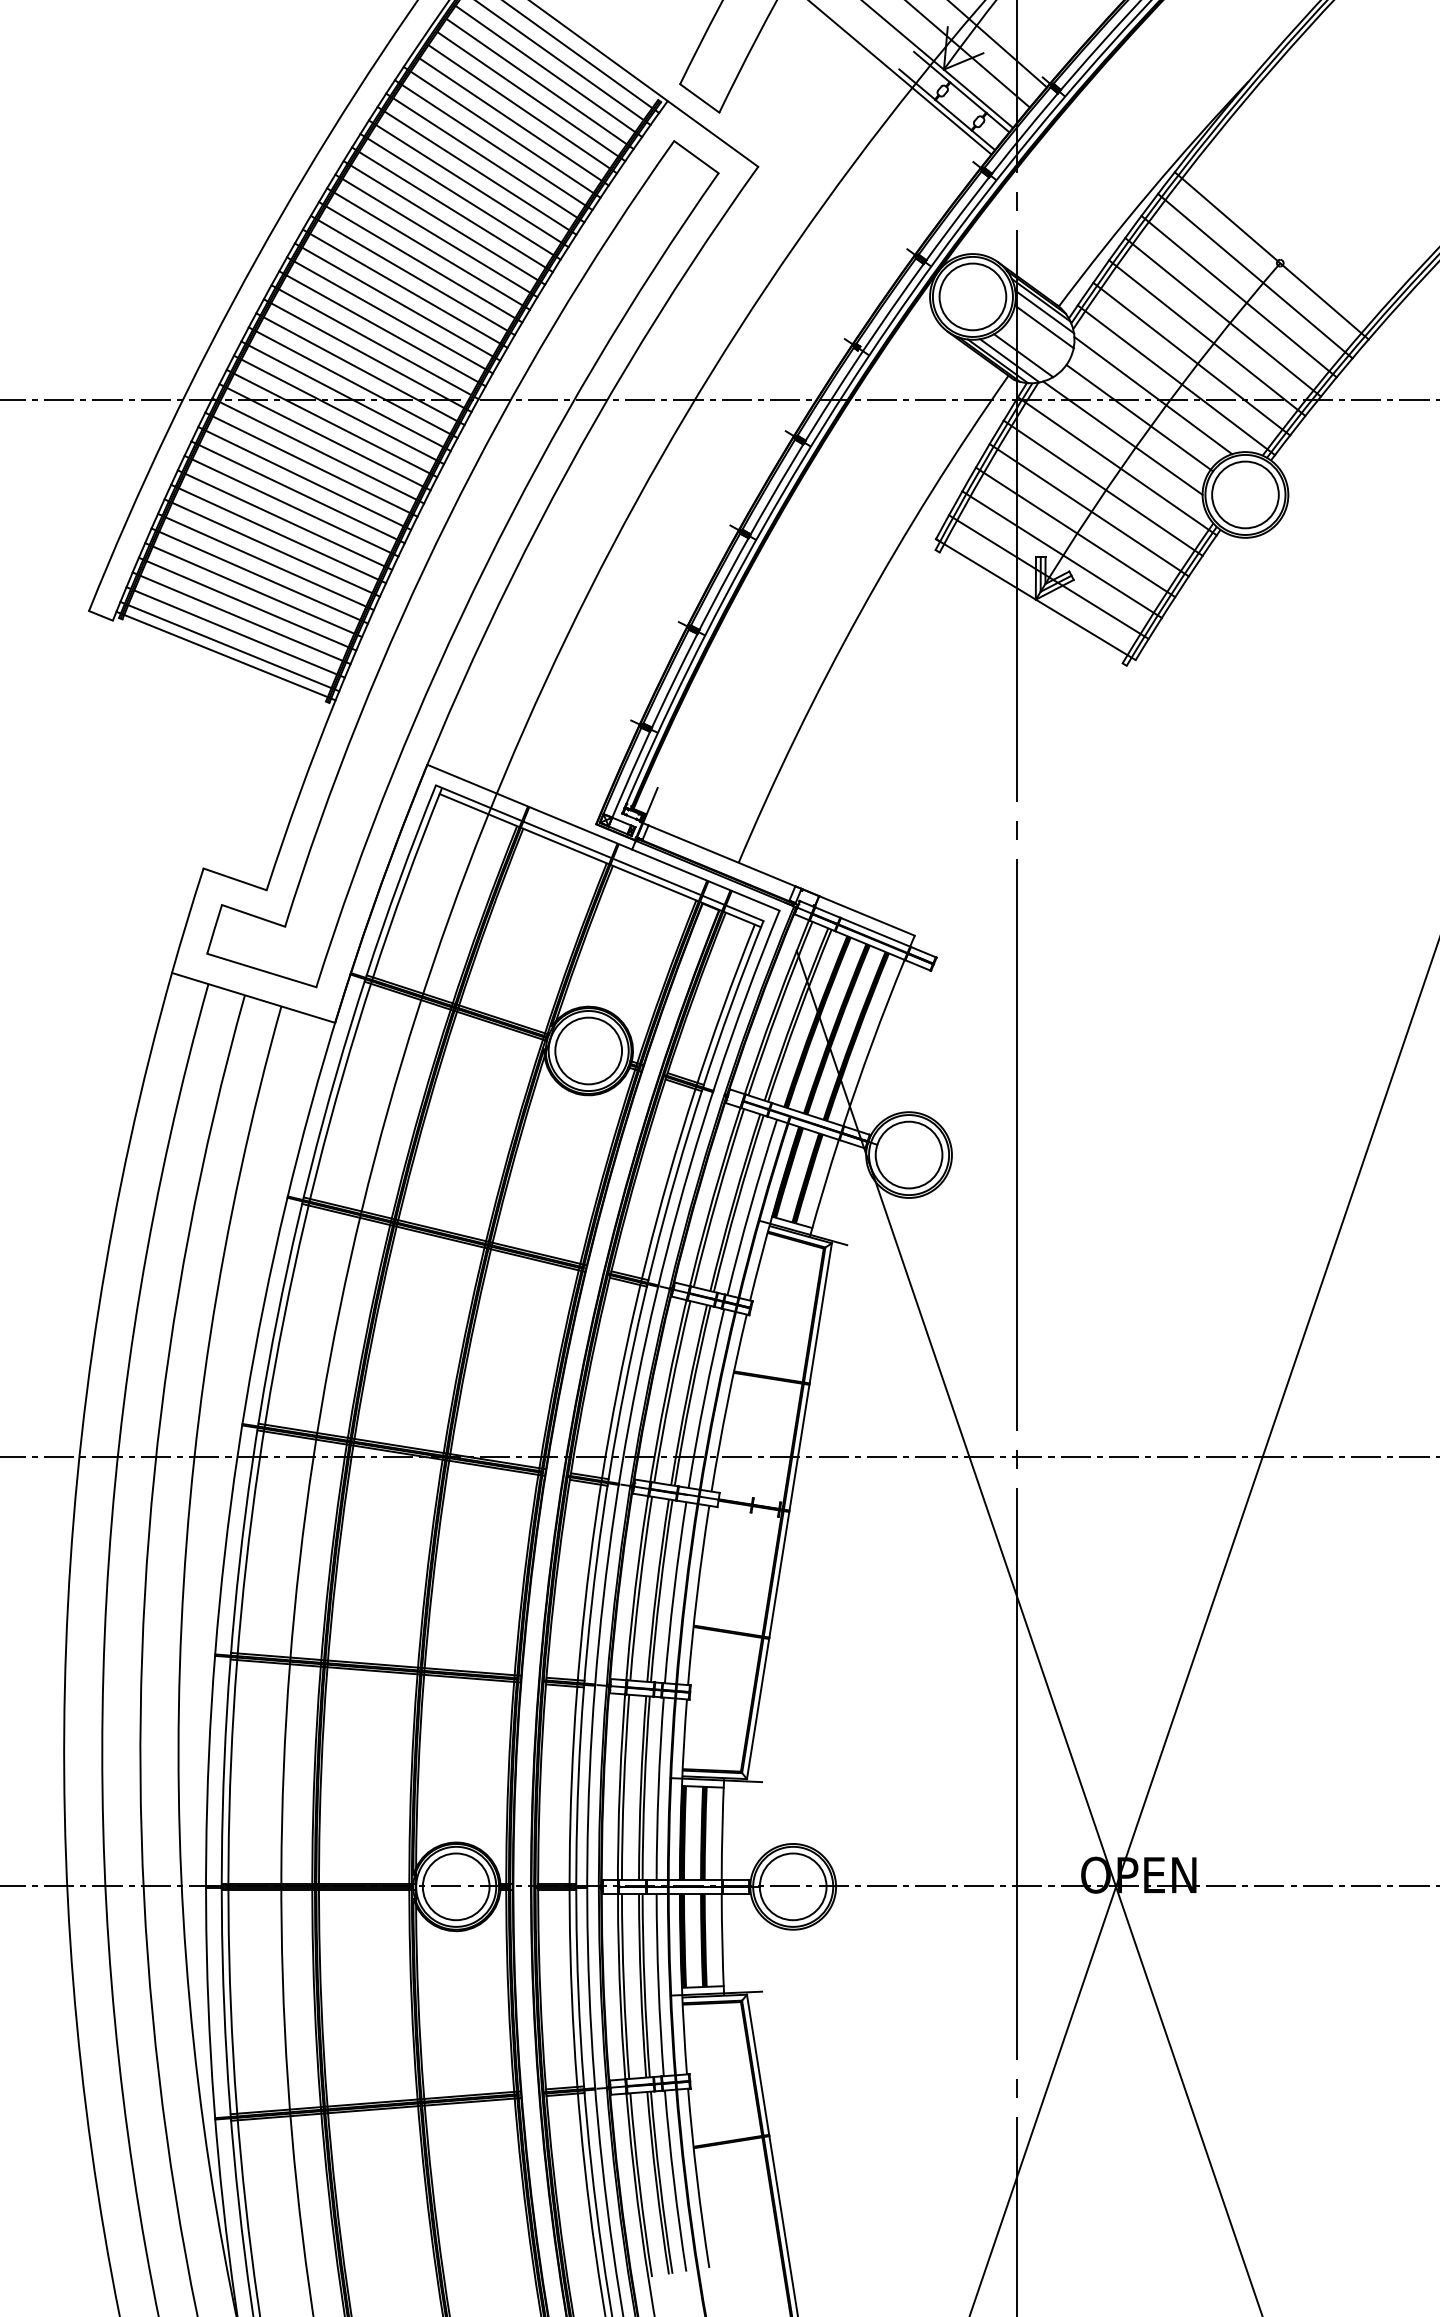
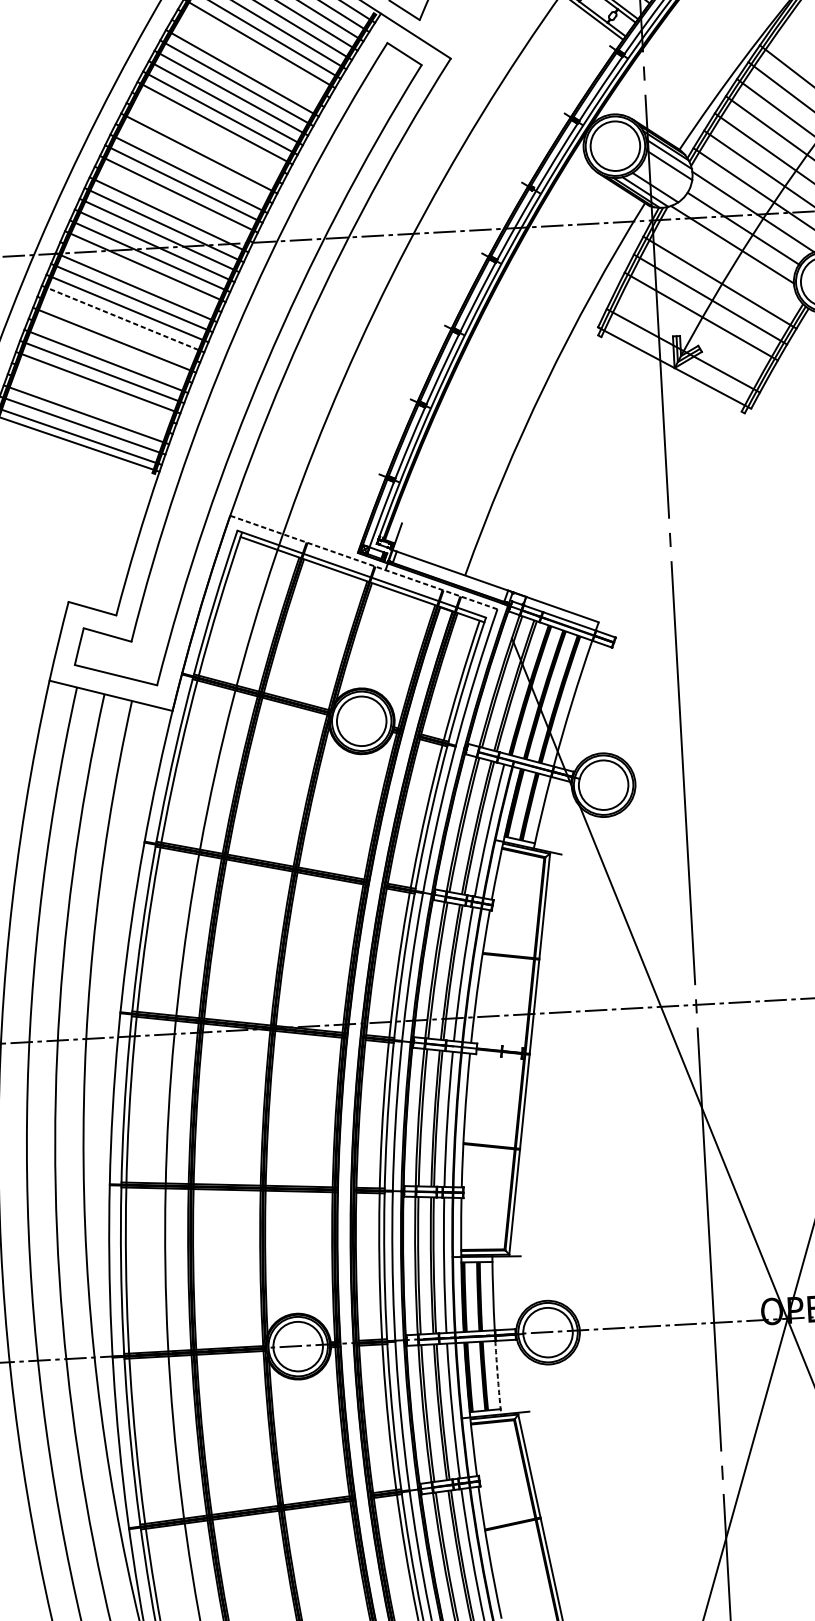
line: (493, 144) -> (253, 53), removed
line: (485, 157) -> (248, 63), removed
line: (428, 248) -> (209, 132), removed
line: (420, 262) -> (204, 143), removed
line: (405, 288) -> (194, 163), removed
line: (374, 342) -> (173, 204), removed
line: (325, 436) -> (141, 276), removed
line: (1117, 466) -> (729, 265), removed
line: (298, 492) -> (123, 319), solid -> dashed
line: (291, 505) -> (118, 329), removed
line: (278, 533) -> (110, 350), removed
line: (1061, 554) -> (691, 333), removed
line: (253, 589) -> (94, 392), removed
line: (247, 604) -> (90, 404), removed
line: (603, 837) -> (363, 562), solid -> dashed
arc: (722, 1944) -> (498, 1378), solid -> dashed

